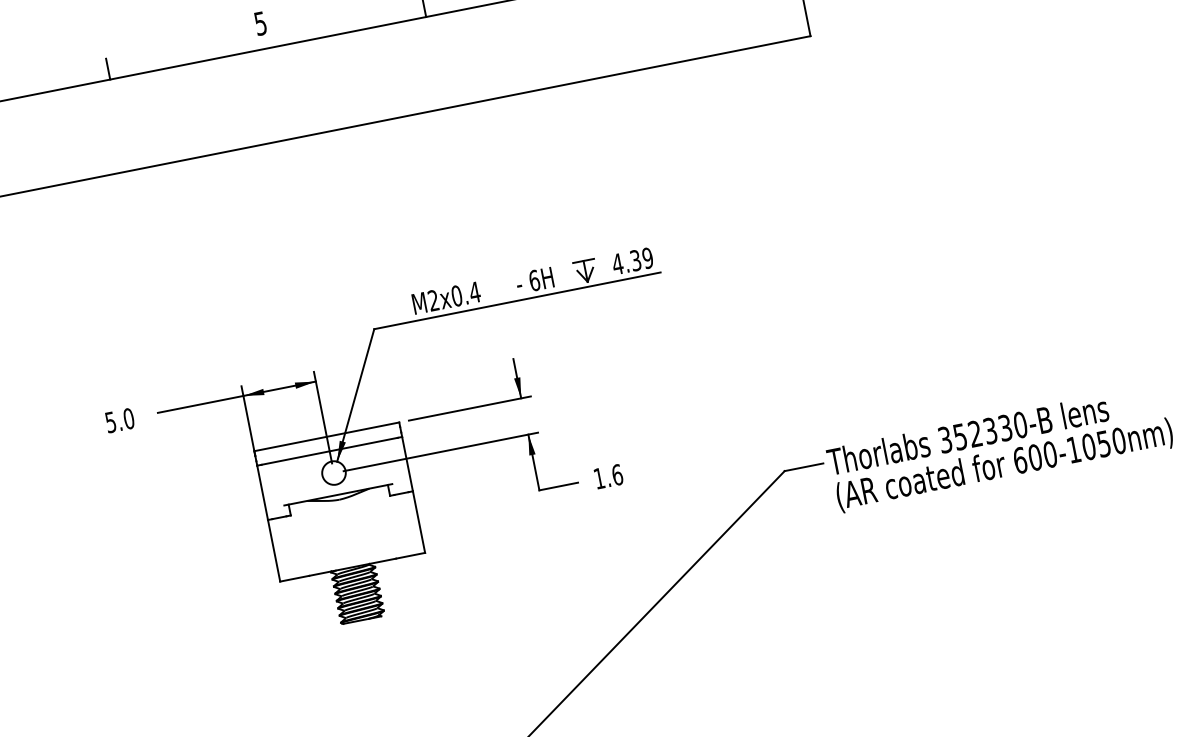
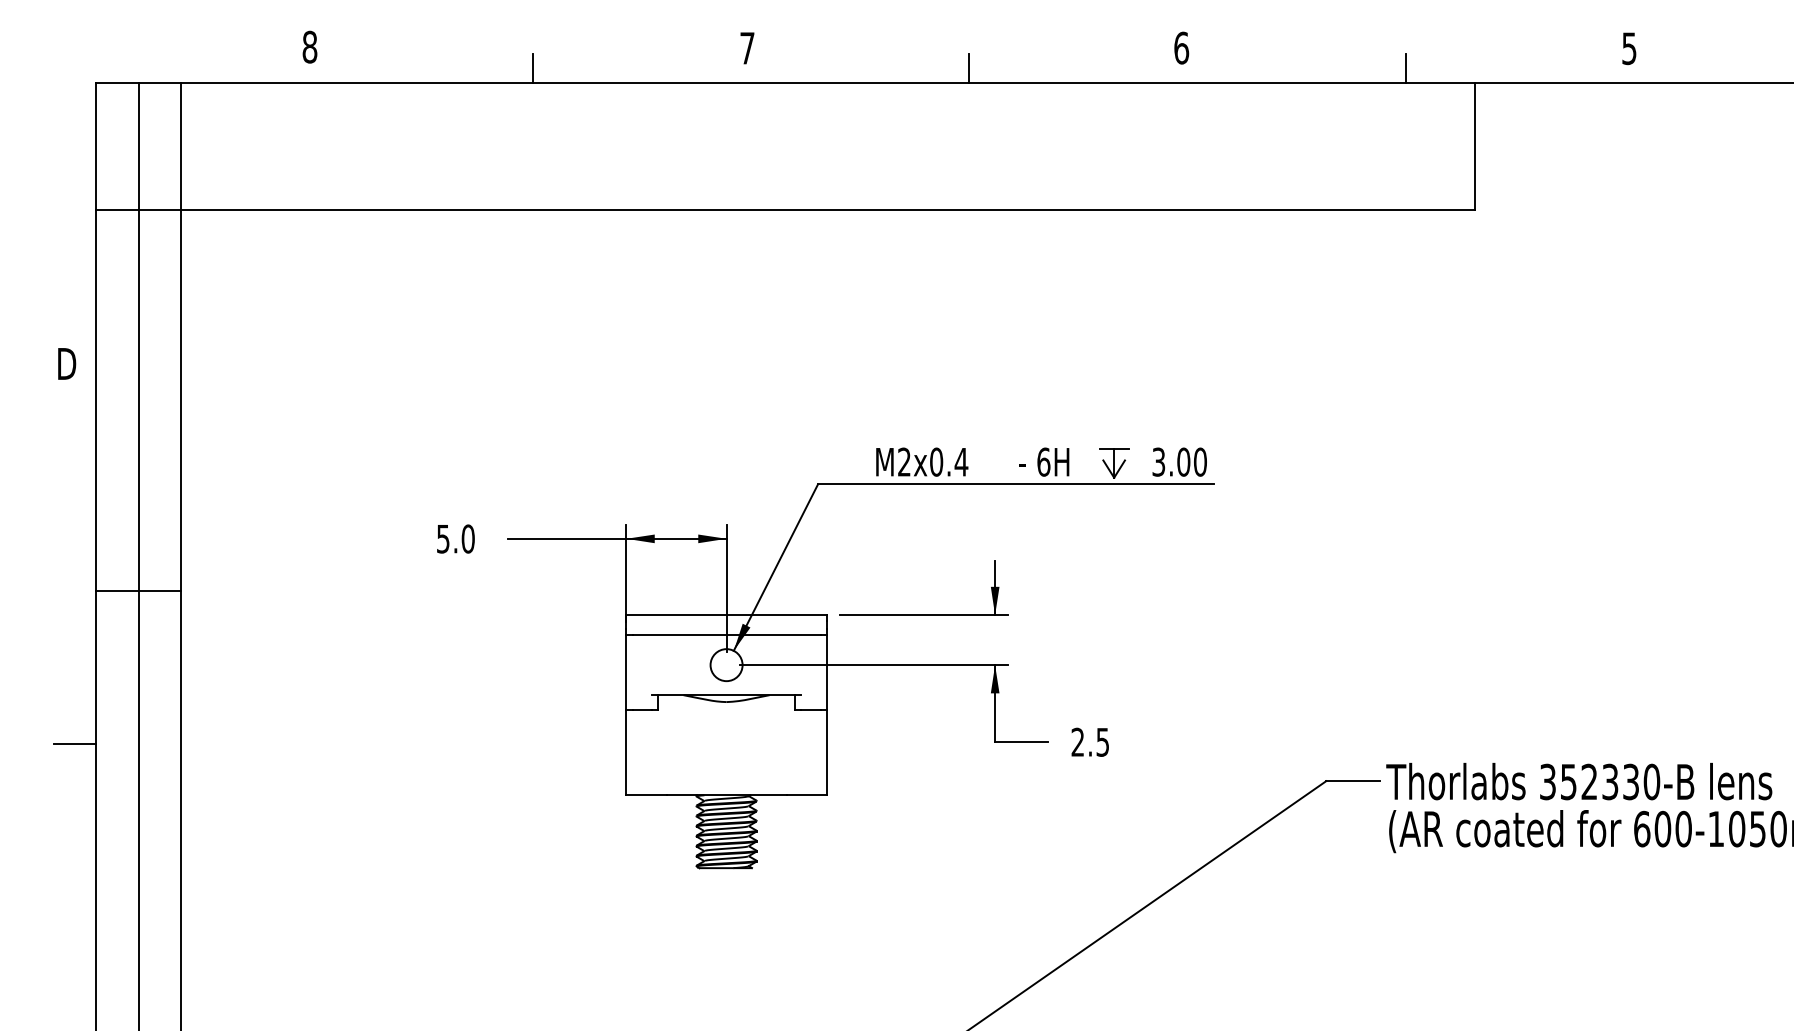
text: (260, 23) -> (747, 48), 5 -> 7
text: (631, 260) -> (1178, 461), 4.39 -> 3.00
text: (608, 476) -> (1090, 741), 1.6 -> 2.5

